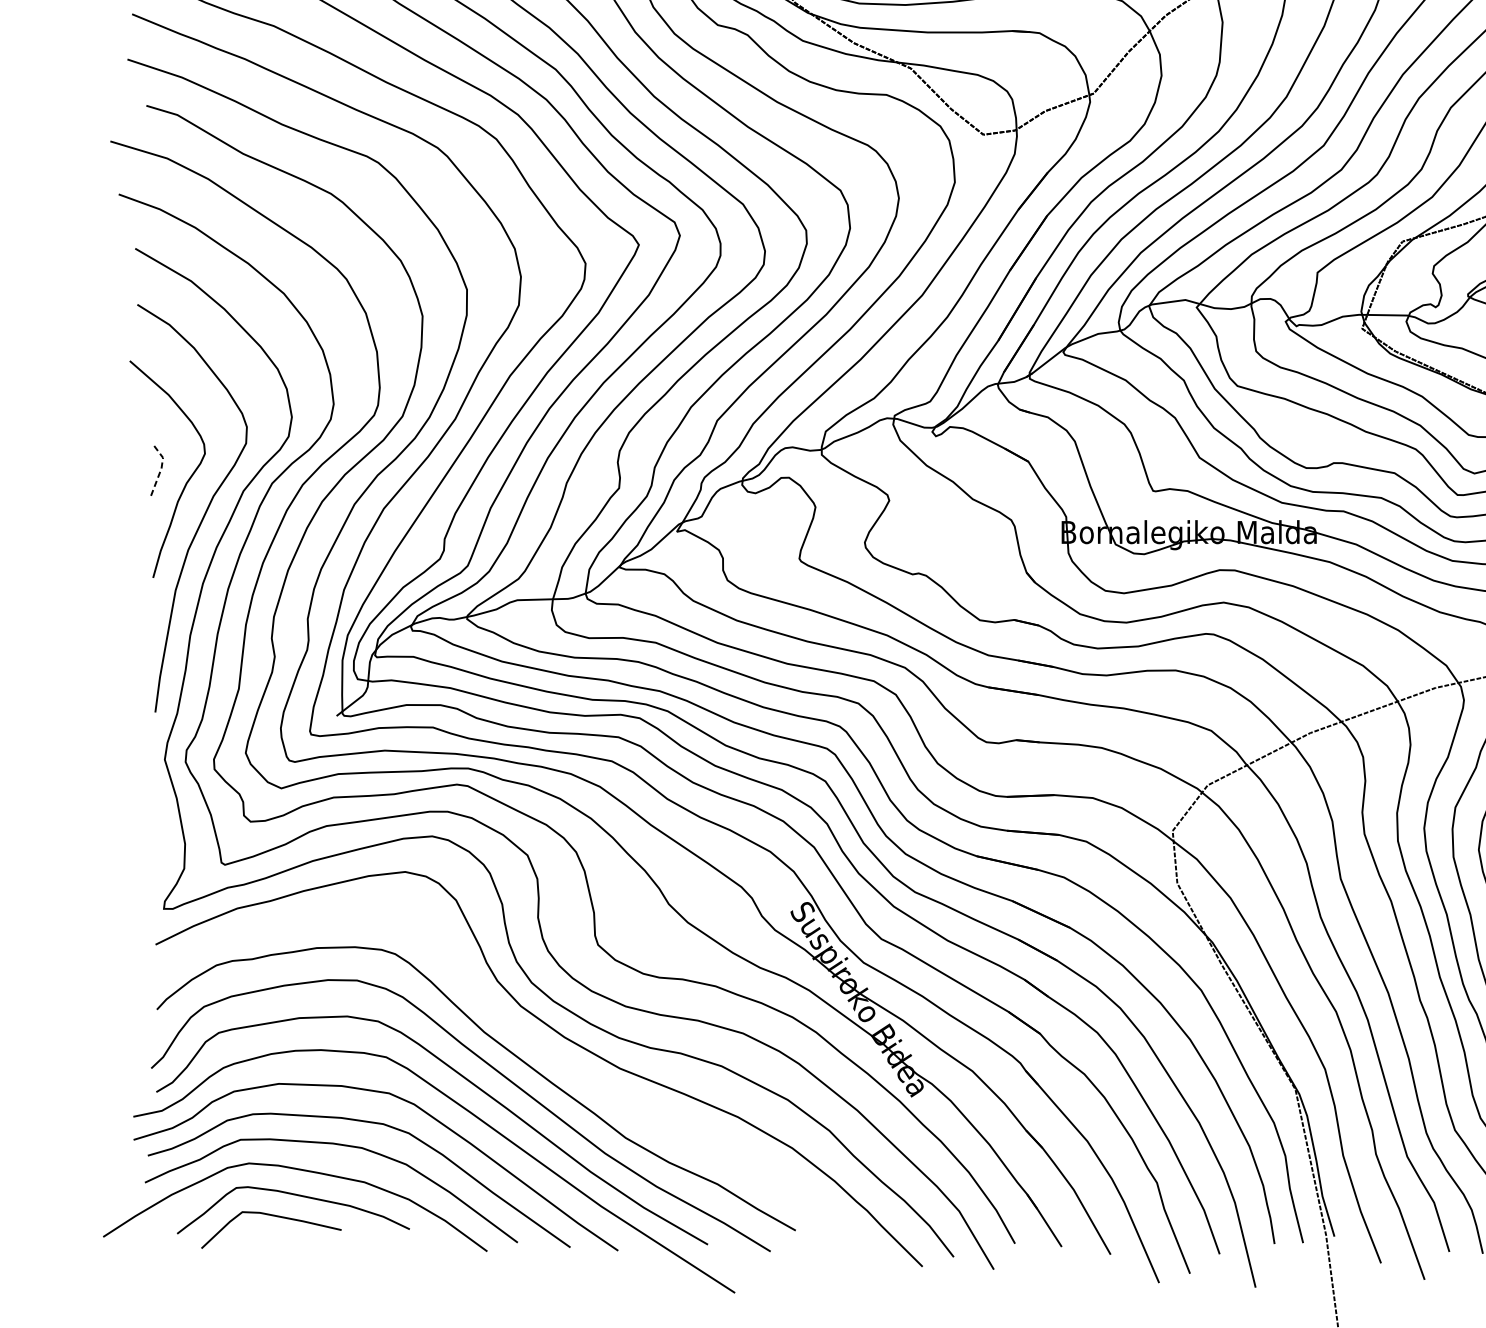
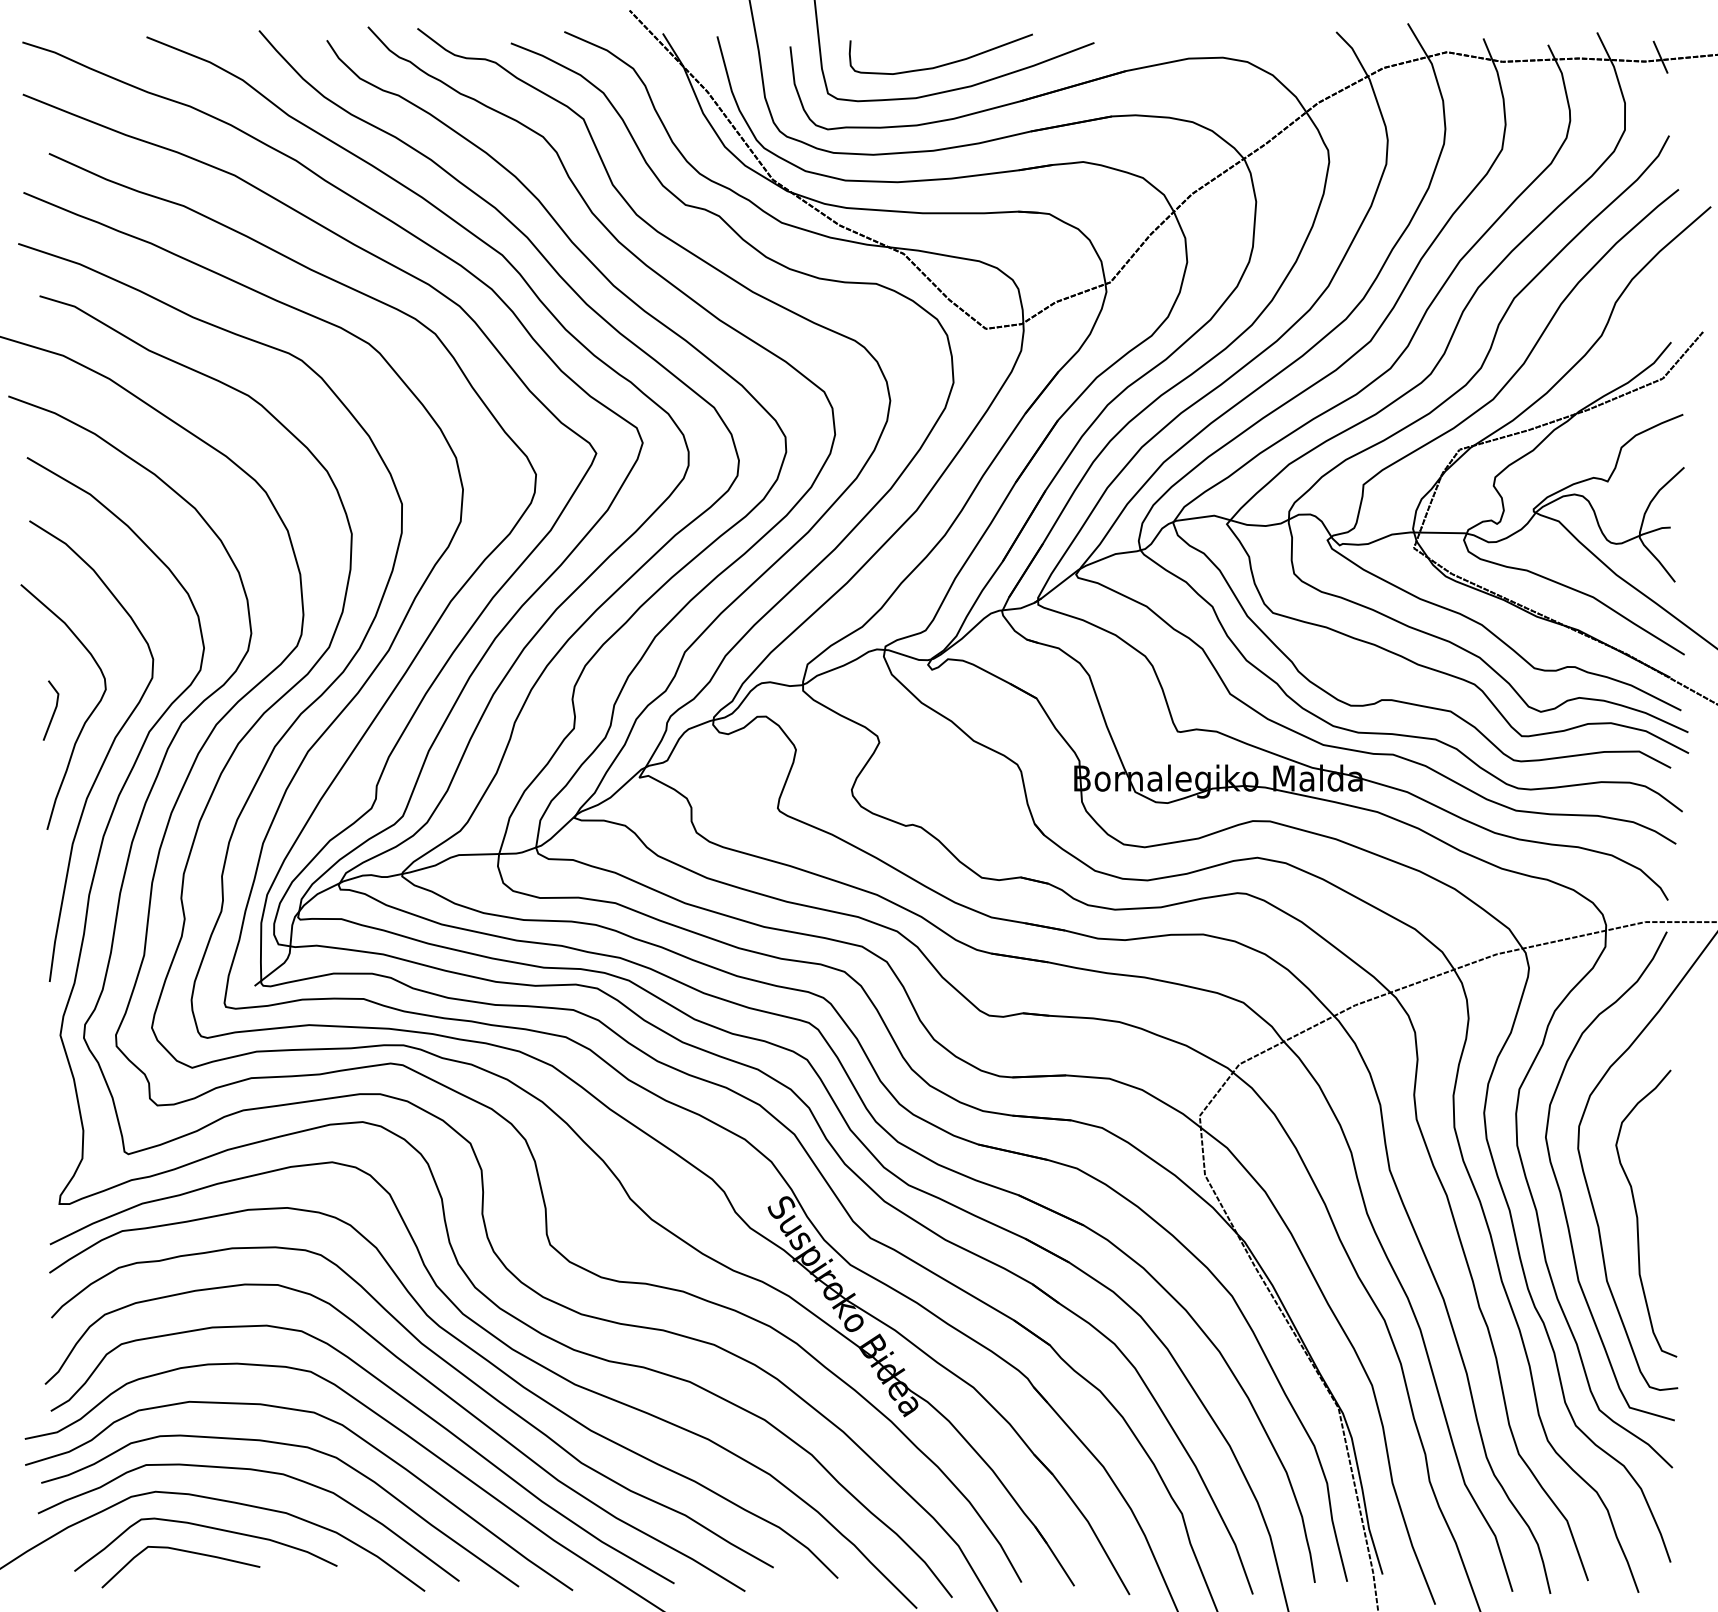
line: (160, 470) -> (55, 708), dashed -> solid
curve: (529, 1039) -> (472, 1351), added

